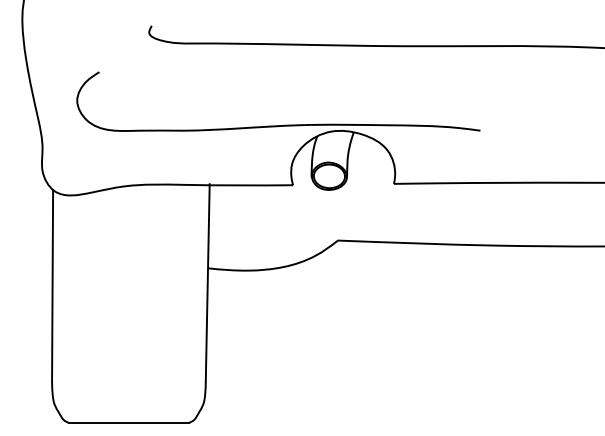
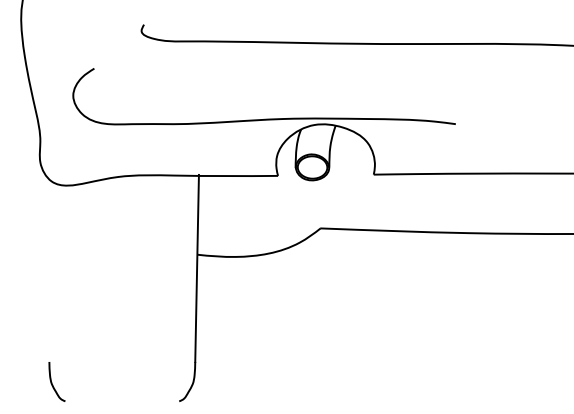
line: (52, 284) -> (49, 270), removed
line: (129, 423) -> (122, 401), removed

